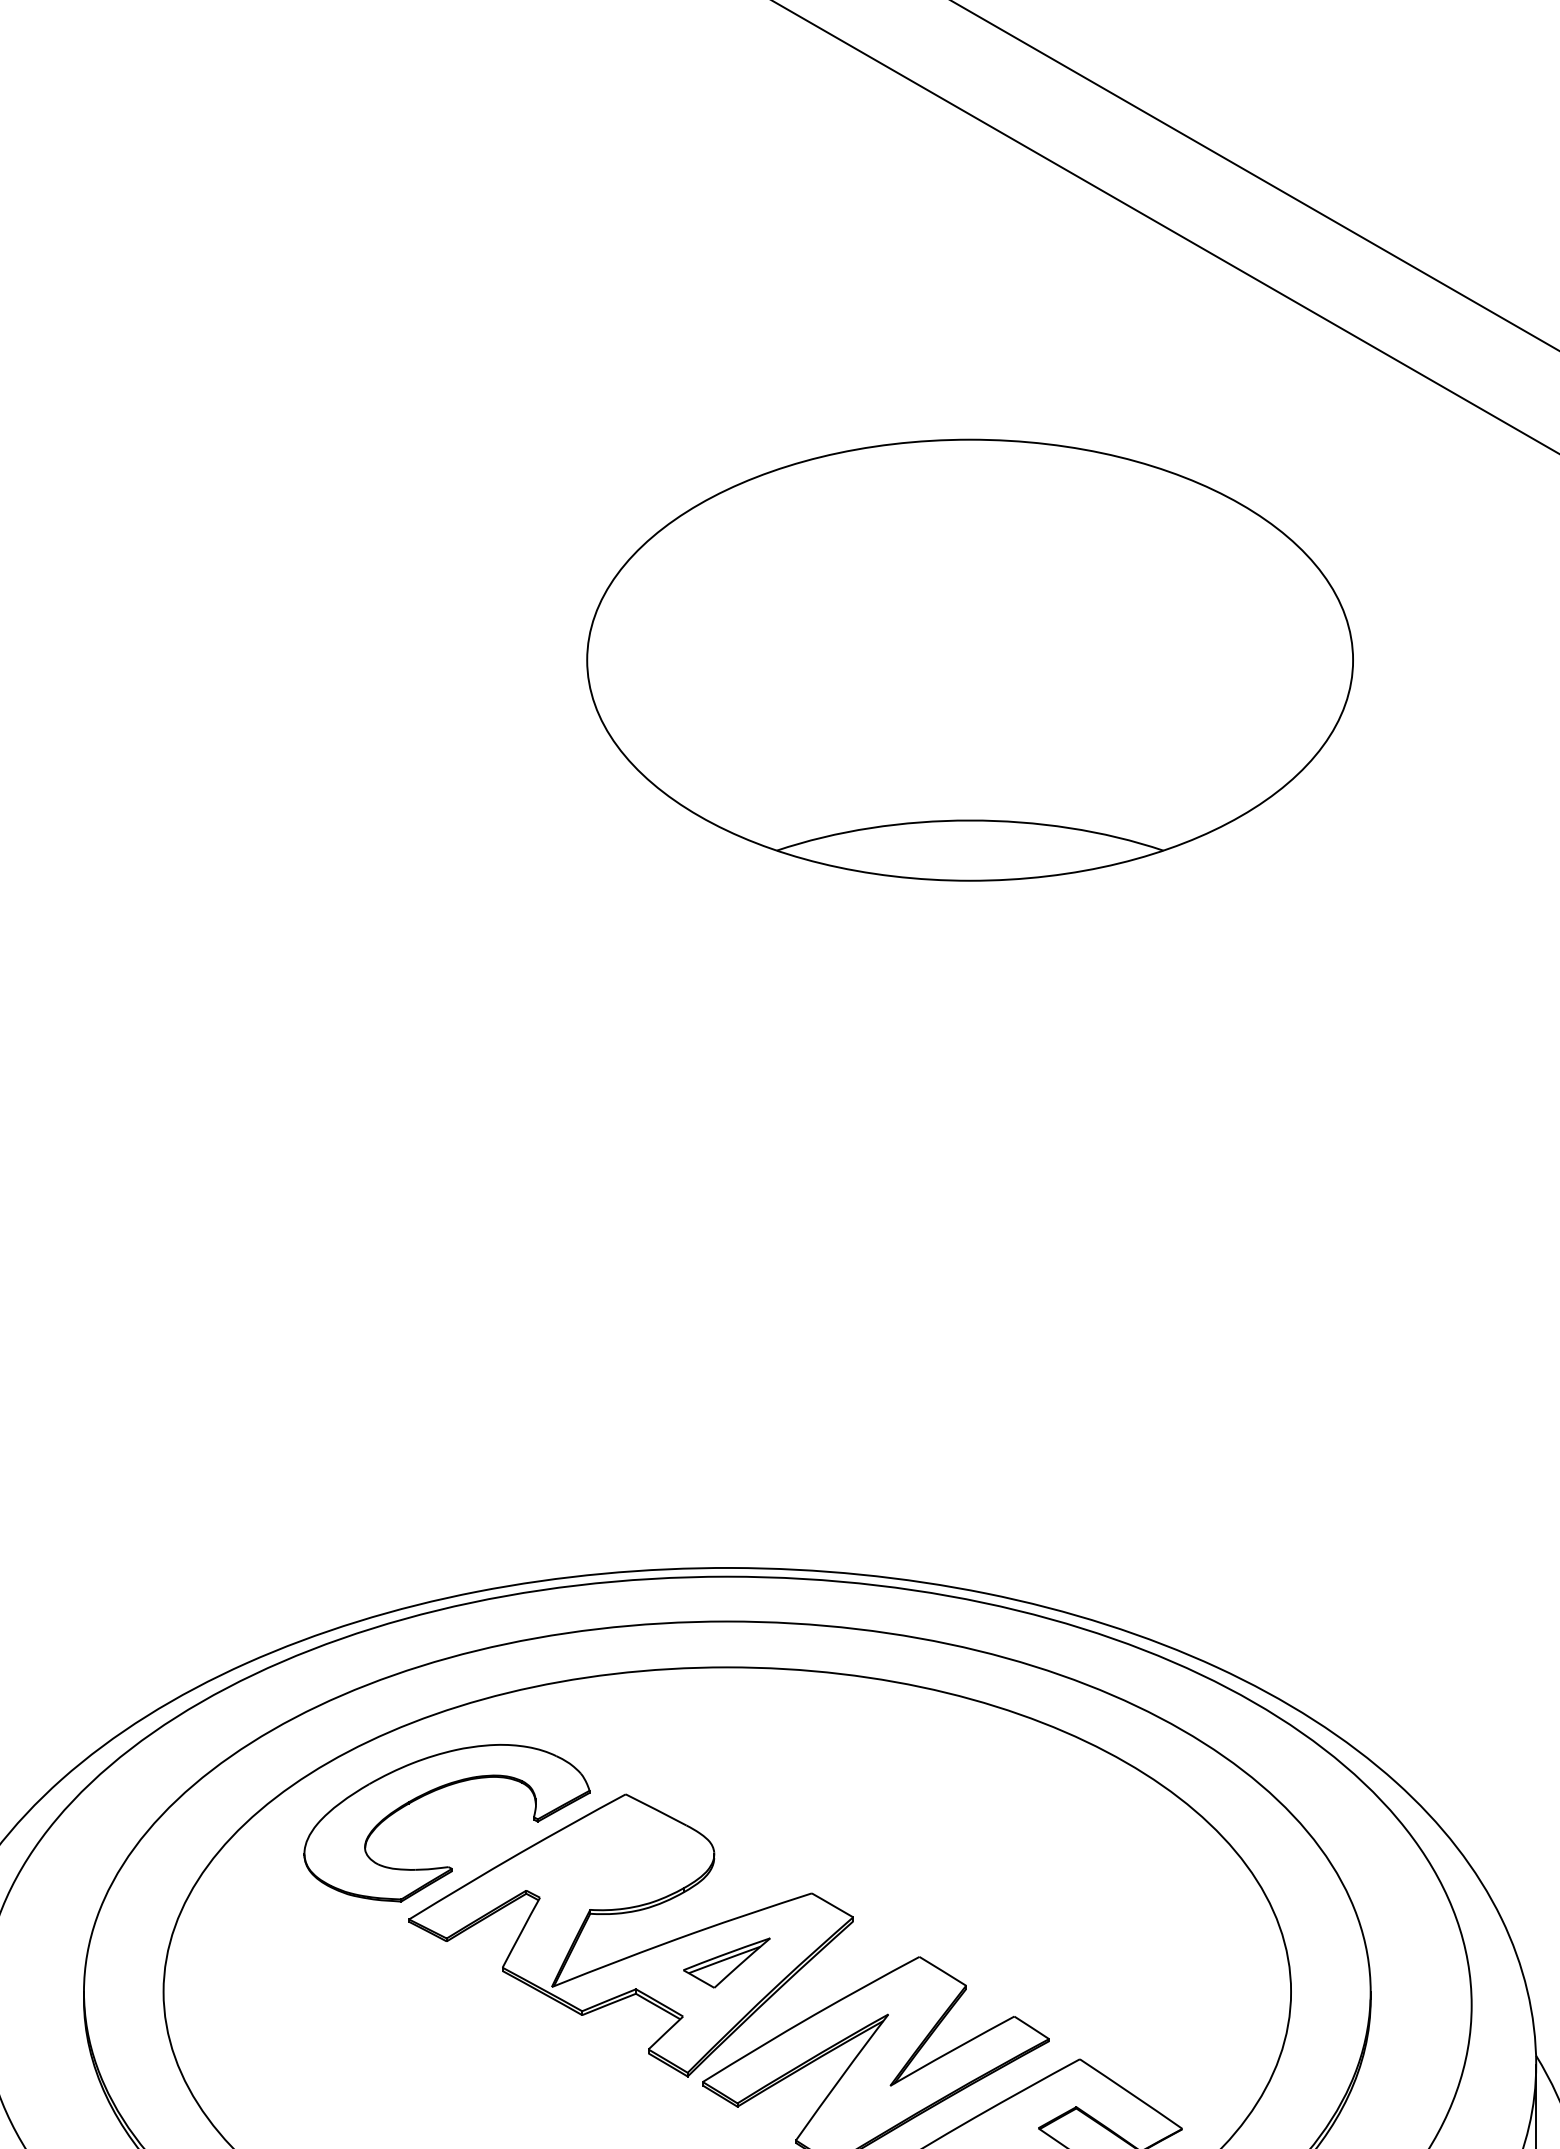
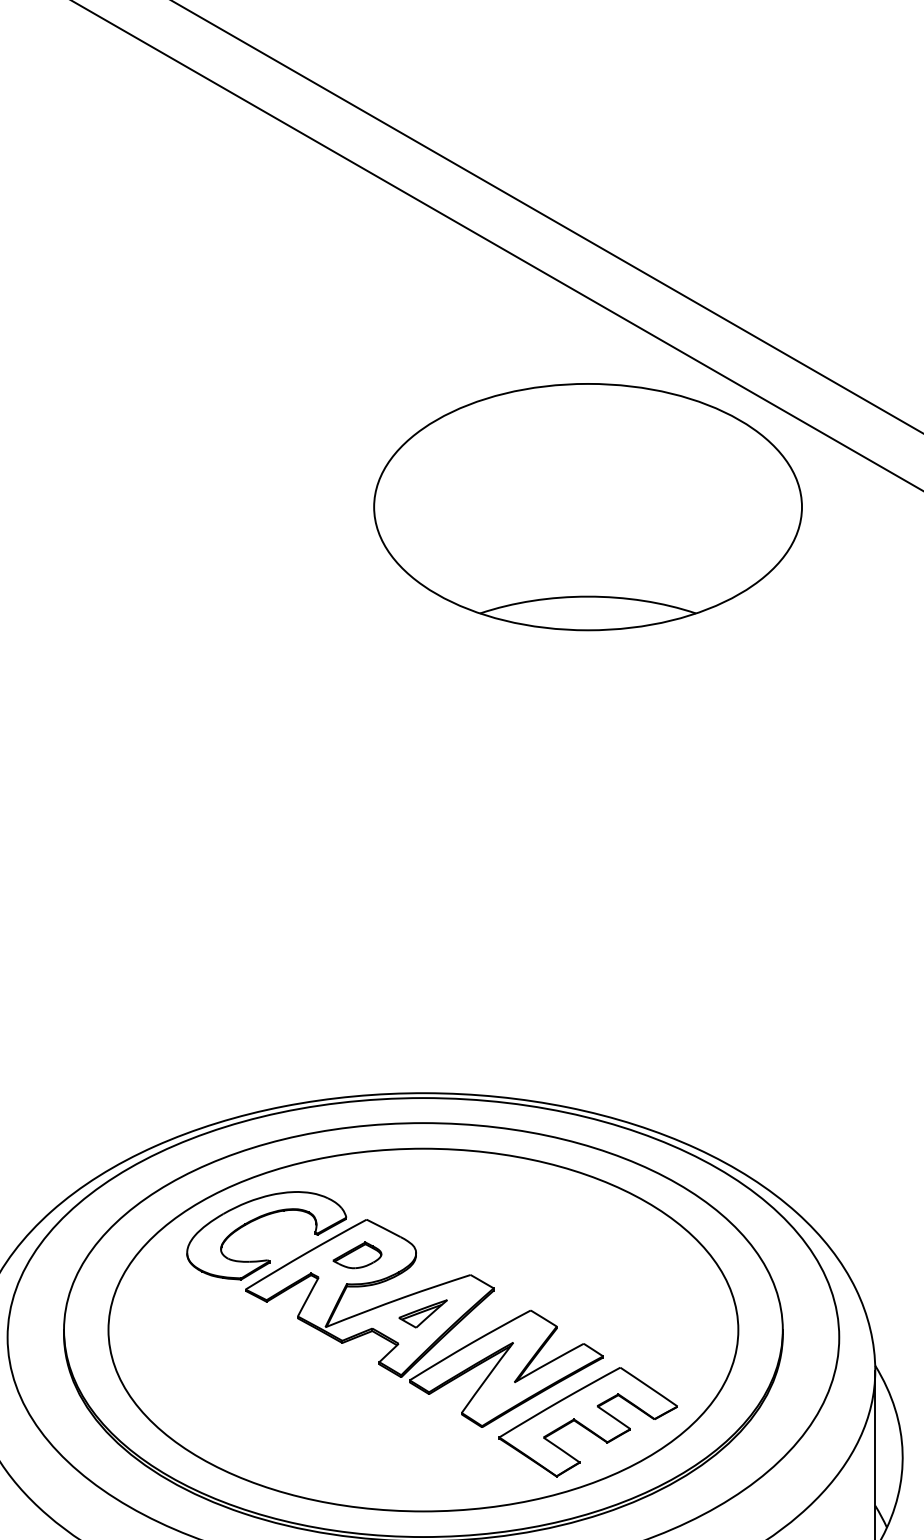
part: (969, 660) -> (587, 507), moved
part: (609, 1858) -> (357, 1255), added

